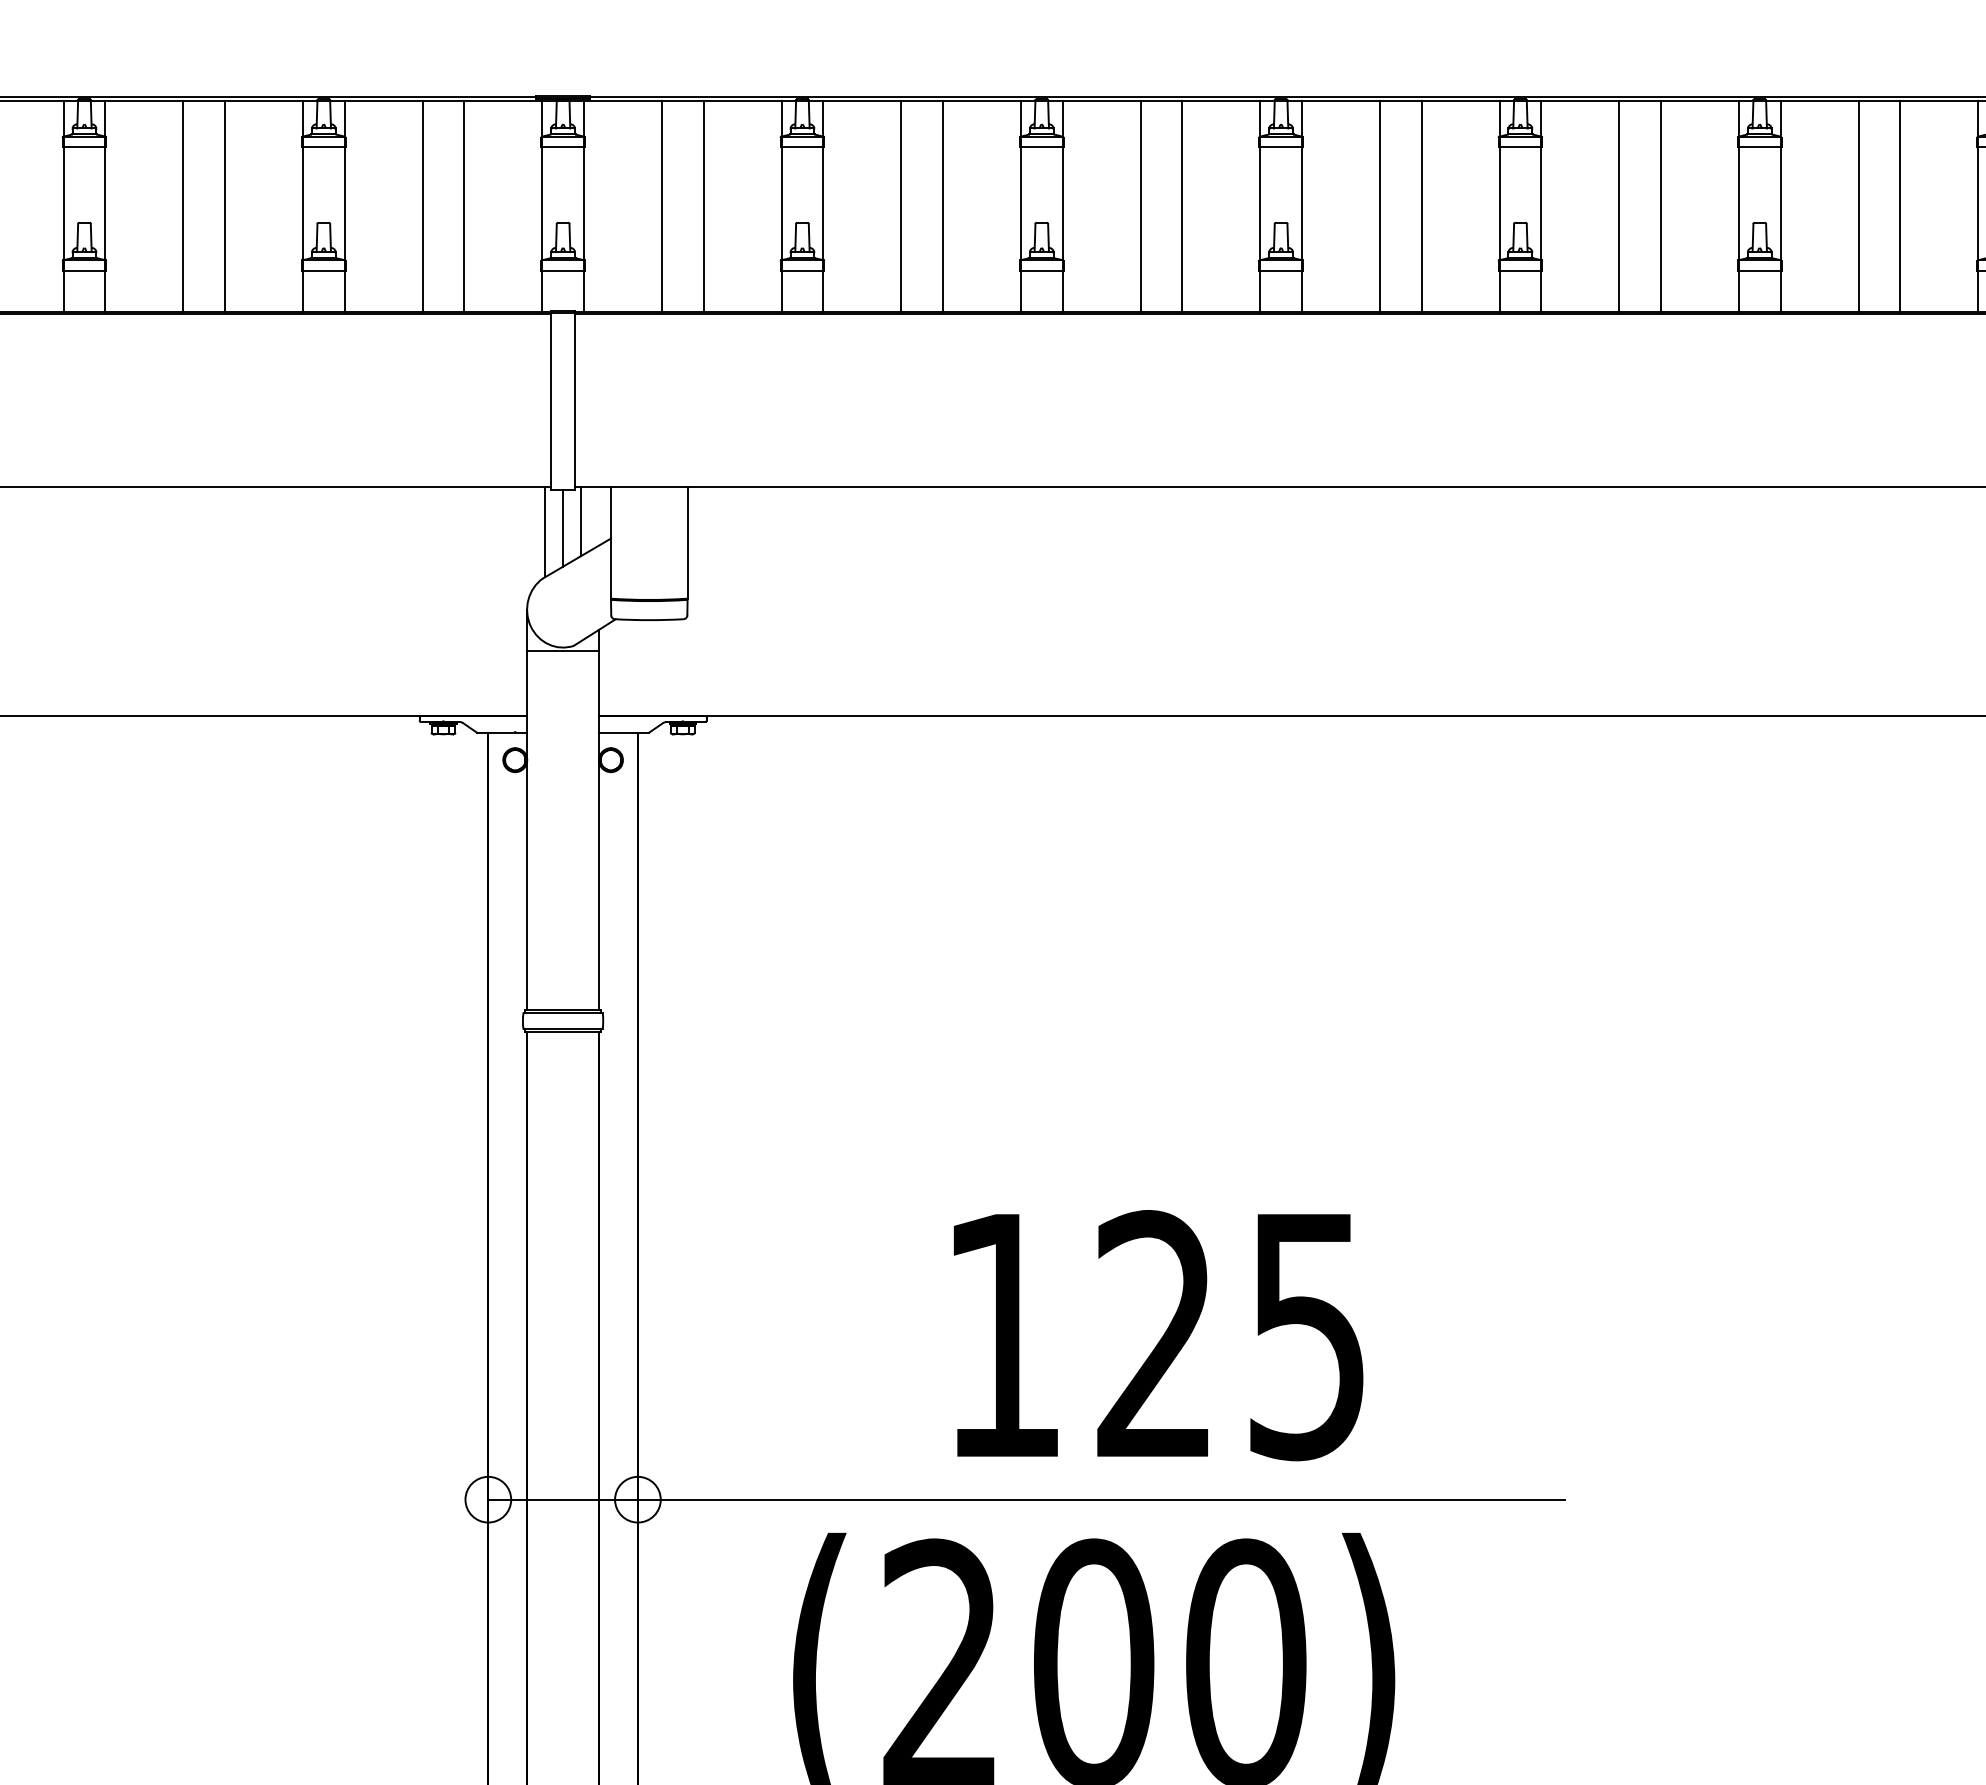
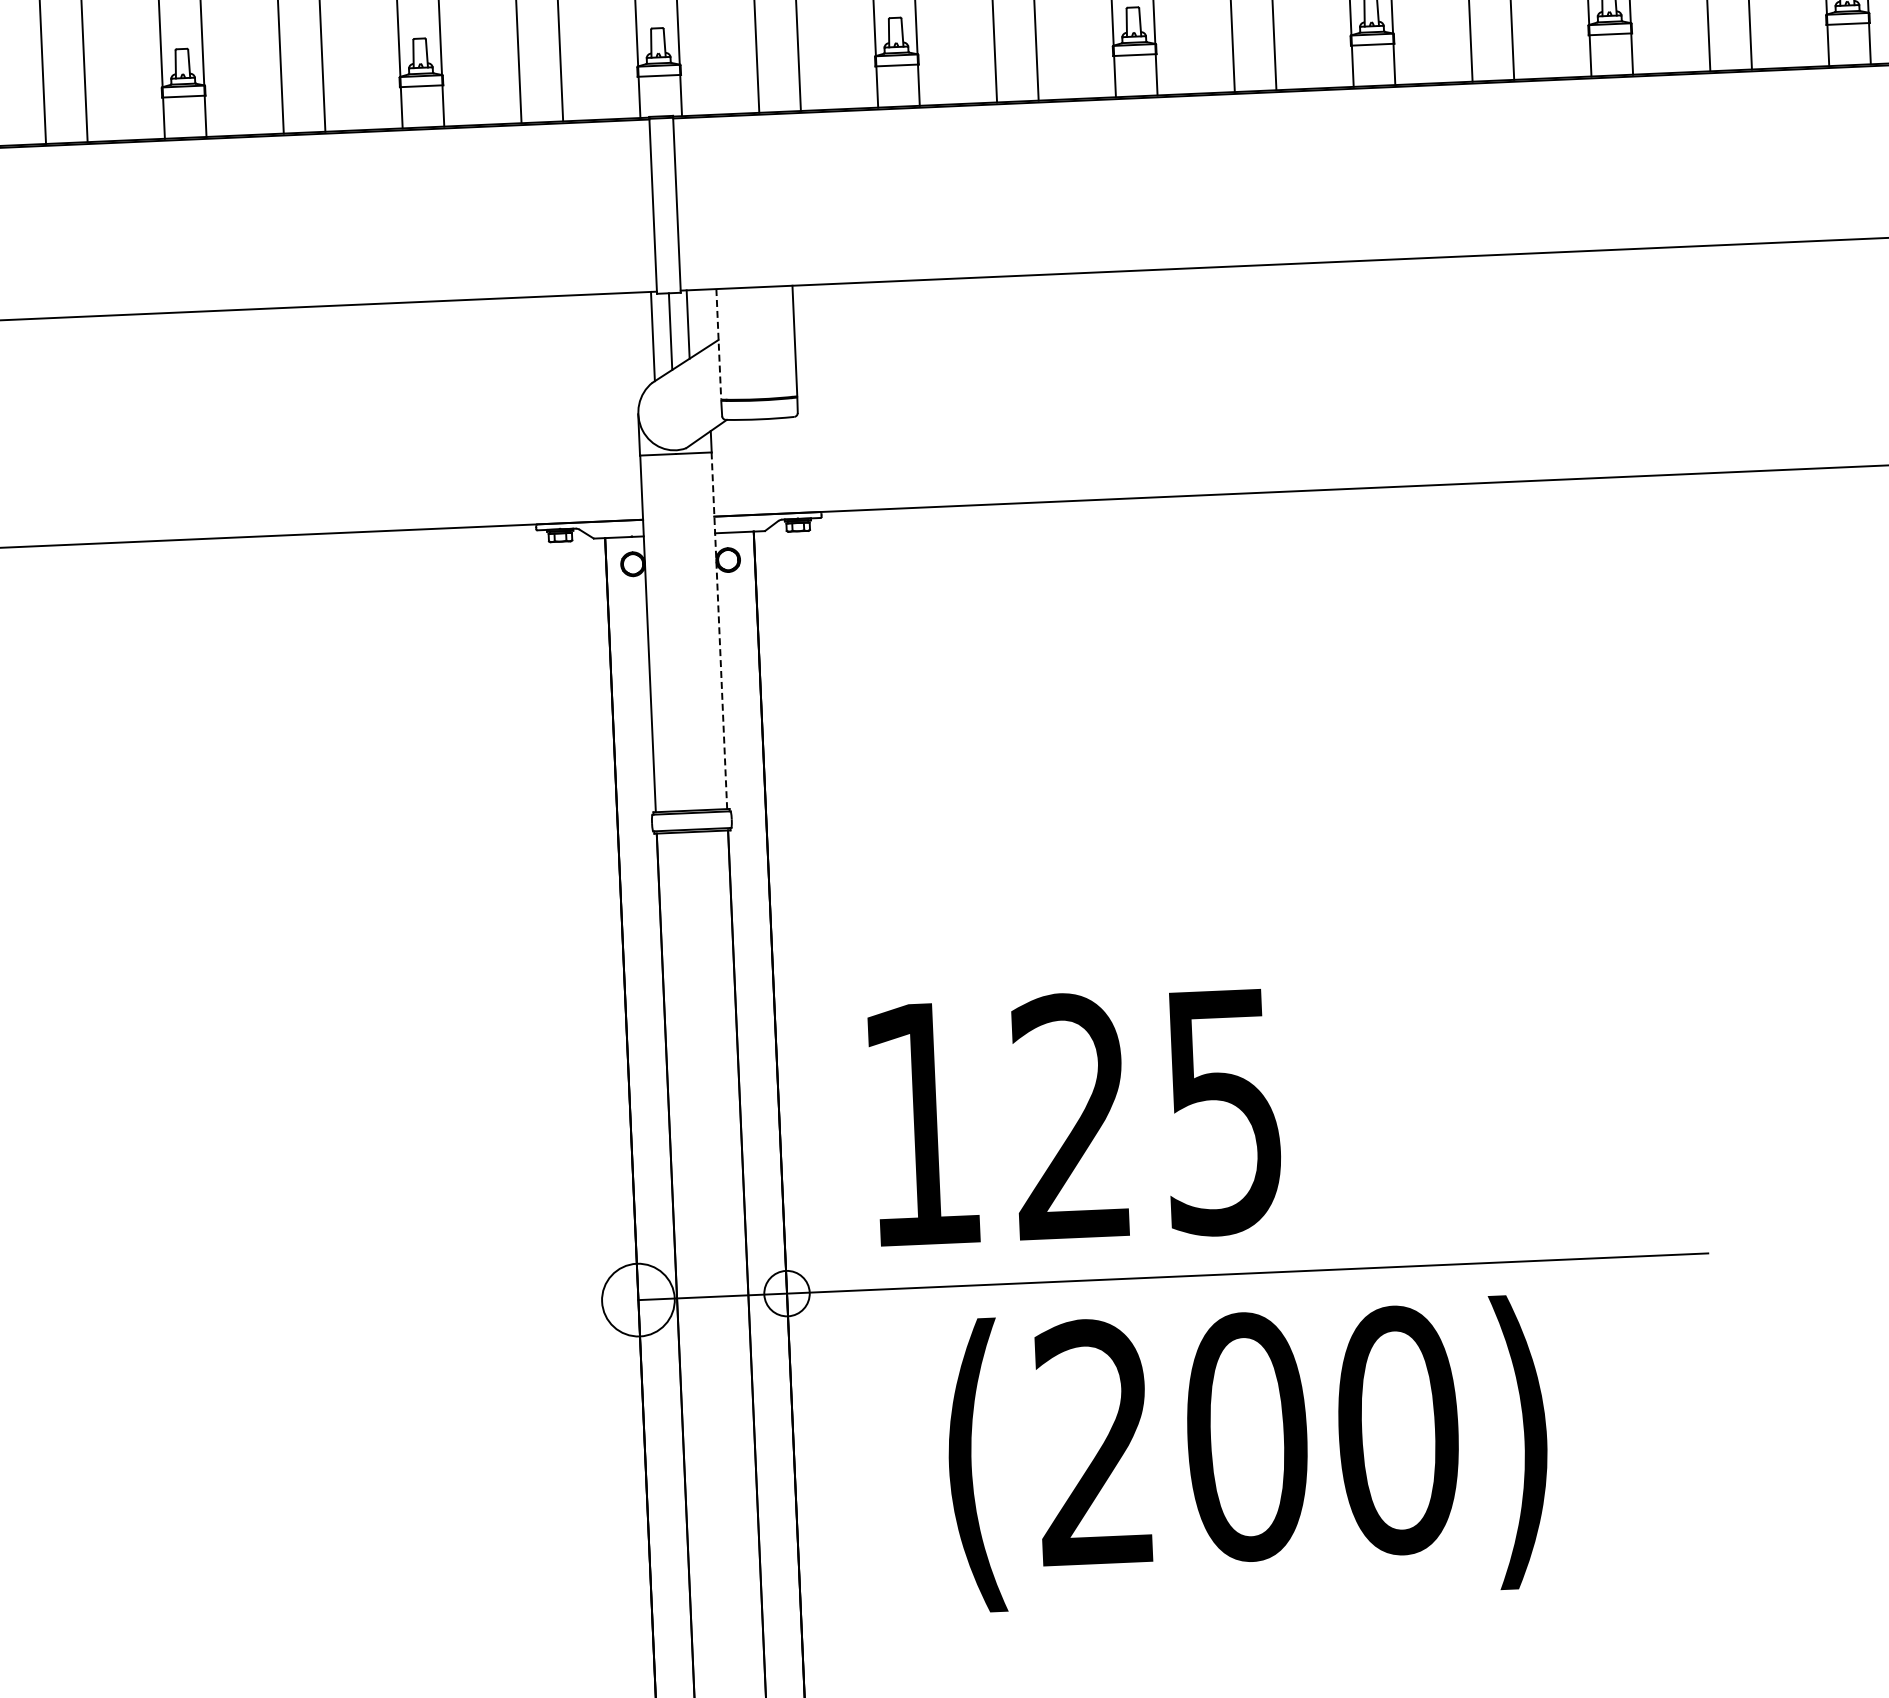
line: (611, 543) -> (719, 344), solid -> dashed
line: (599, 831) -> (719, 631), solid -> dashed
text: (1158, 1335) -> (1075, 1117), moved
circle: (488, 1499) -> (638, 1299), size x1.6

